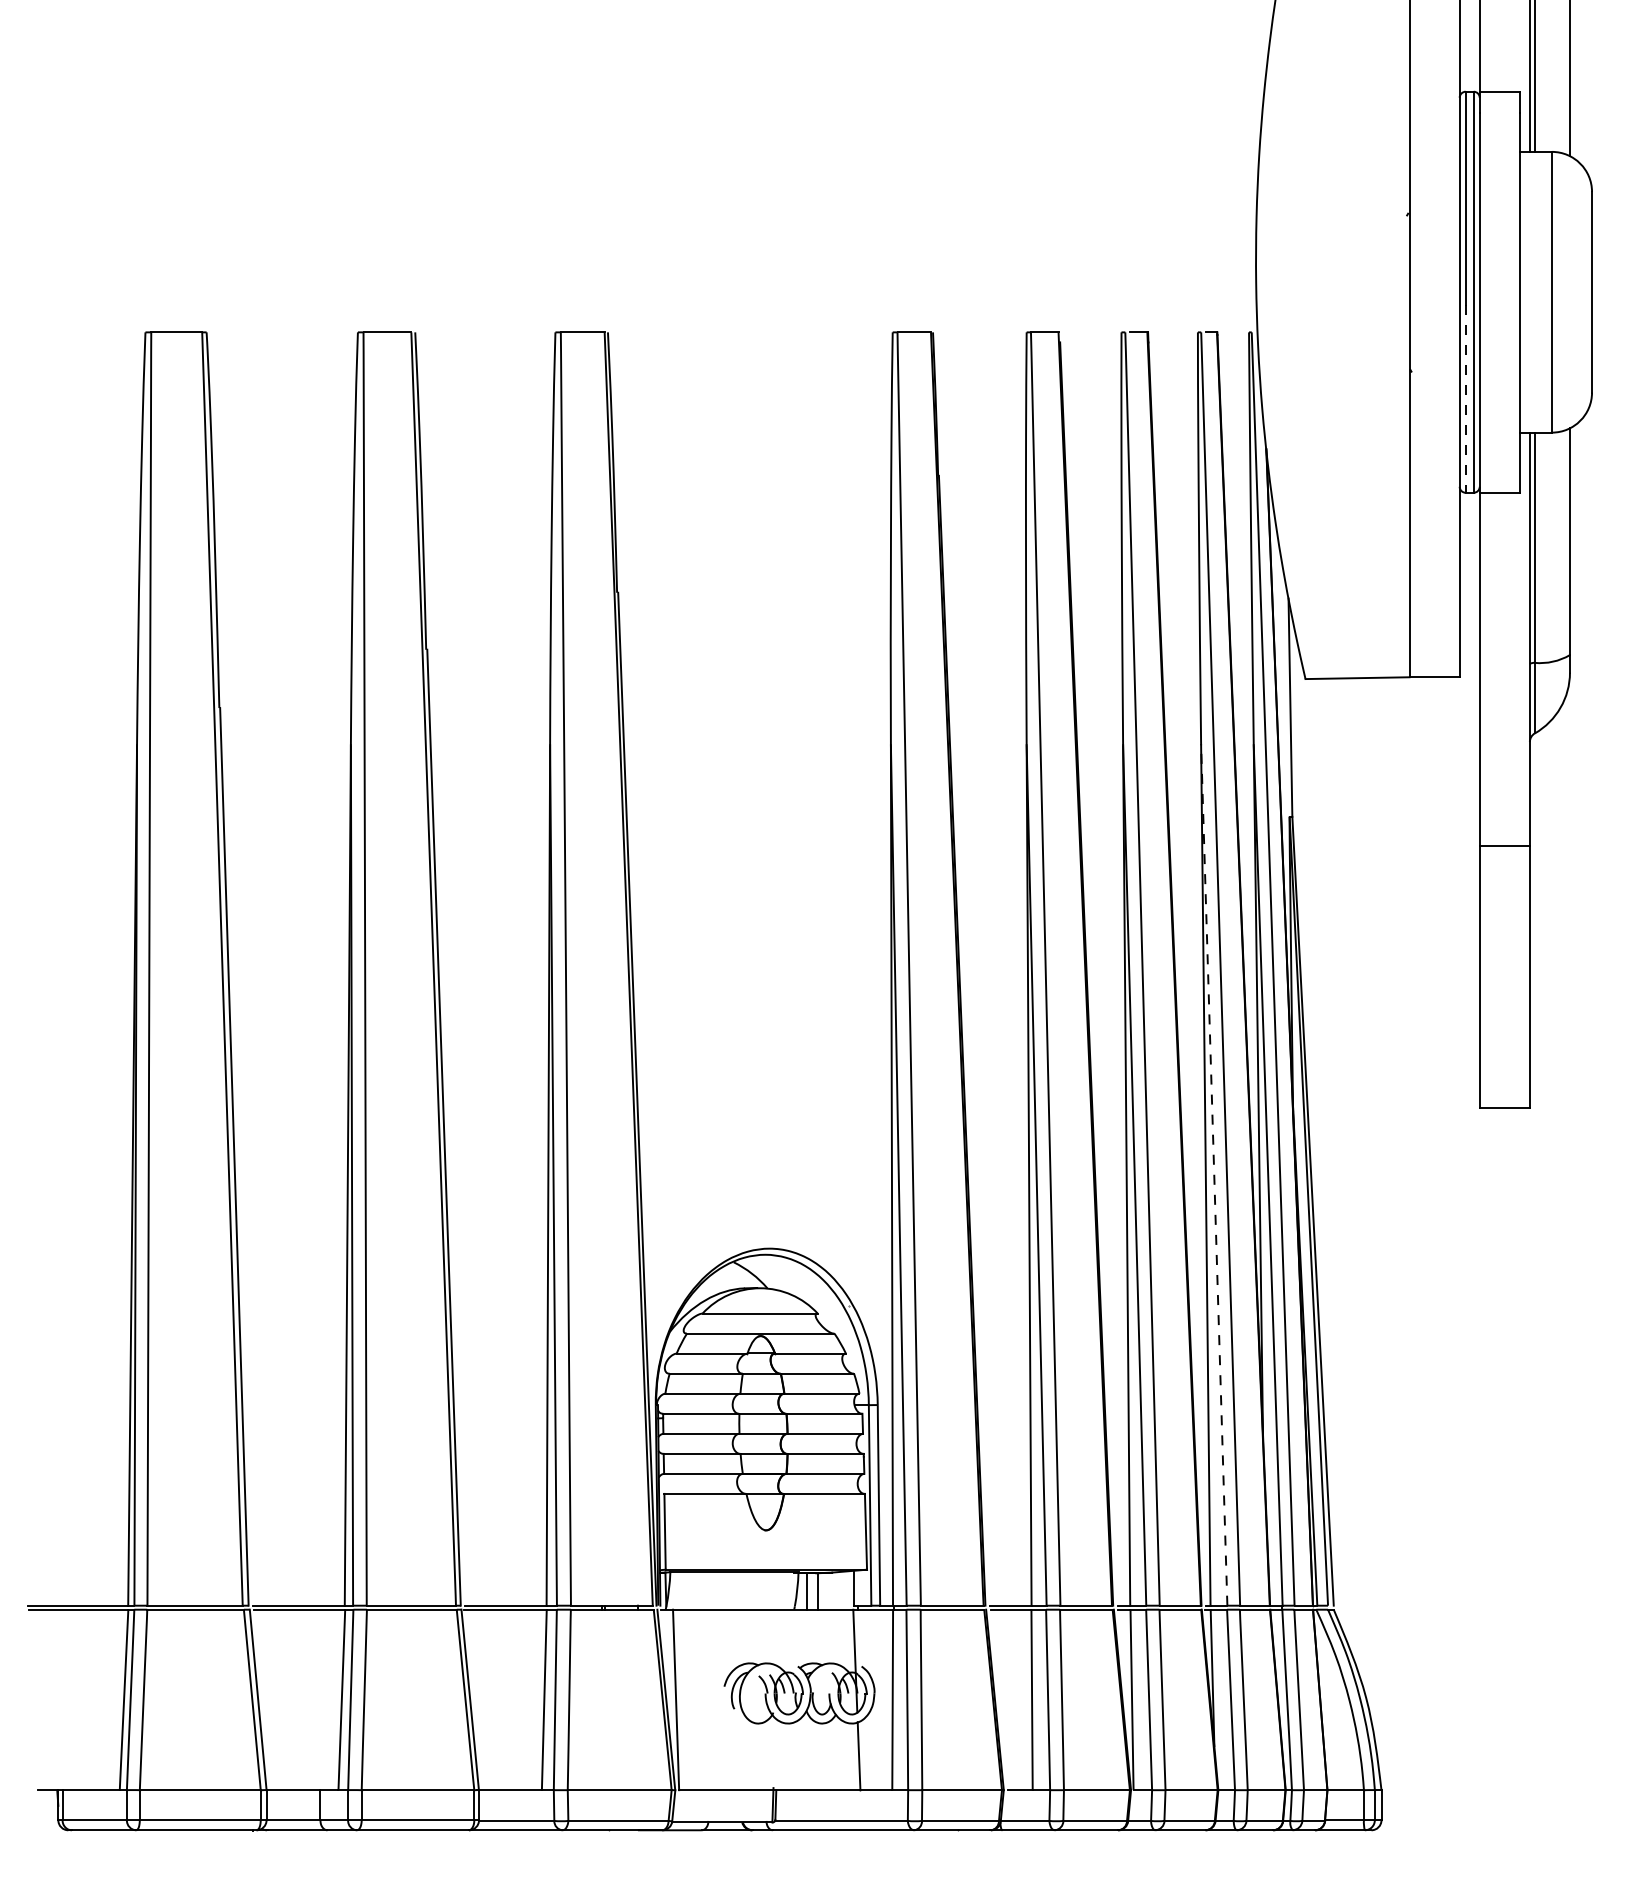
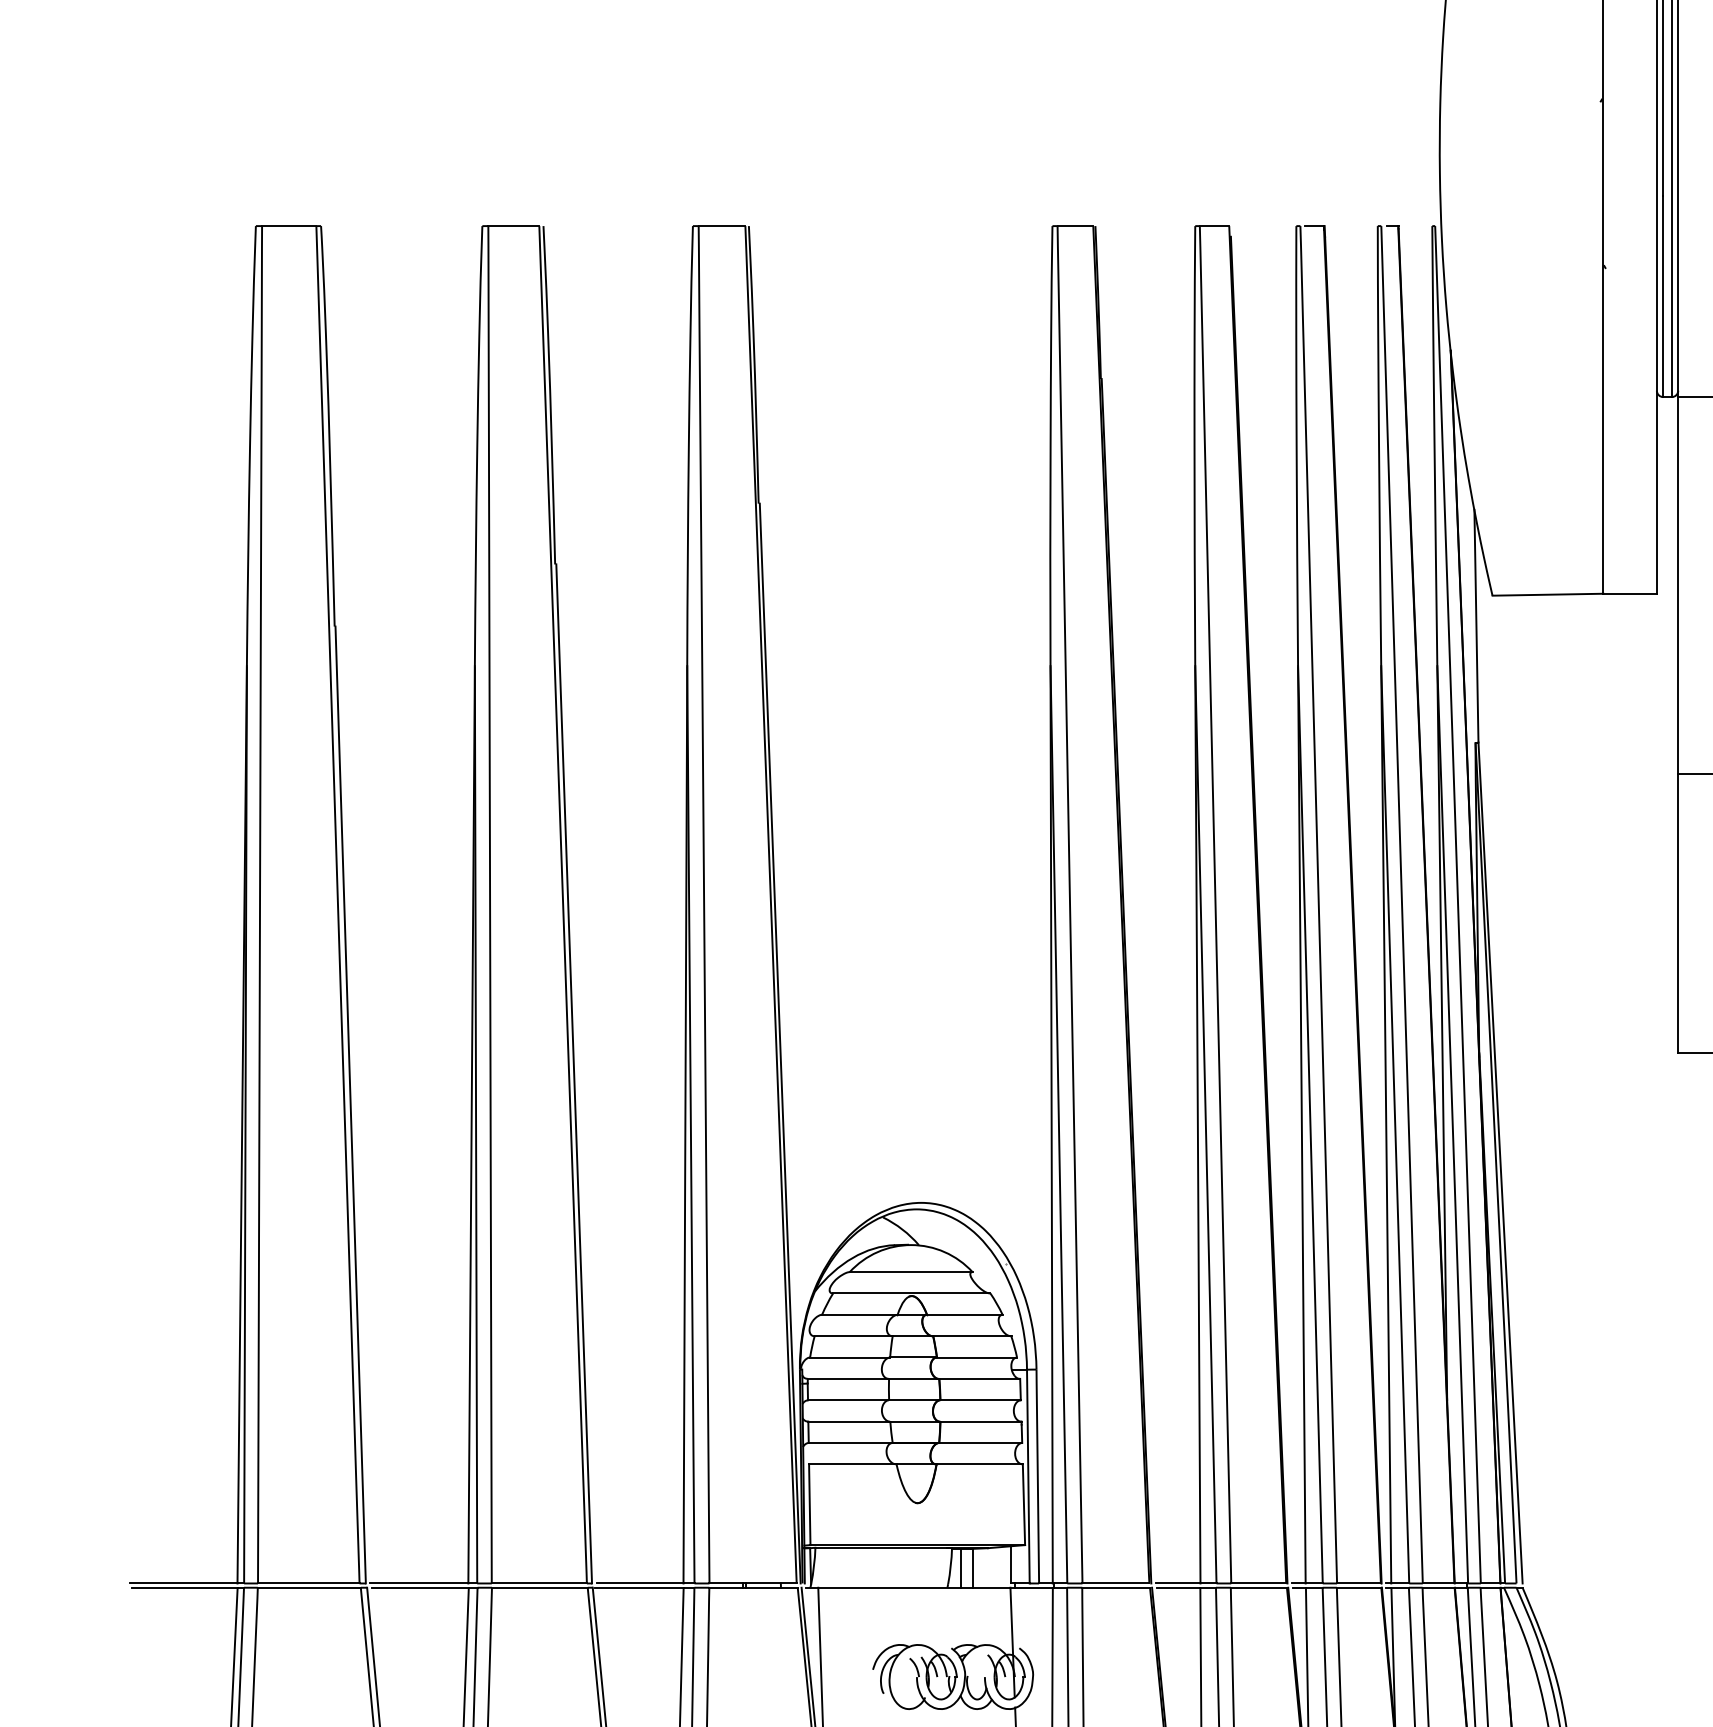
line: (1465, 399) -> (1663, 297), dashed -> solid
line: (1214, 1174) -> (1395, 1123), dashed -> solid

